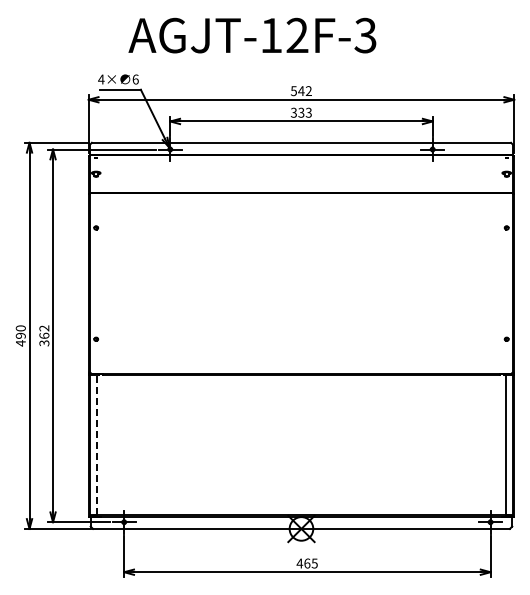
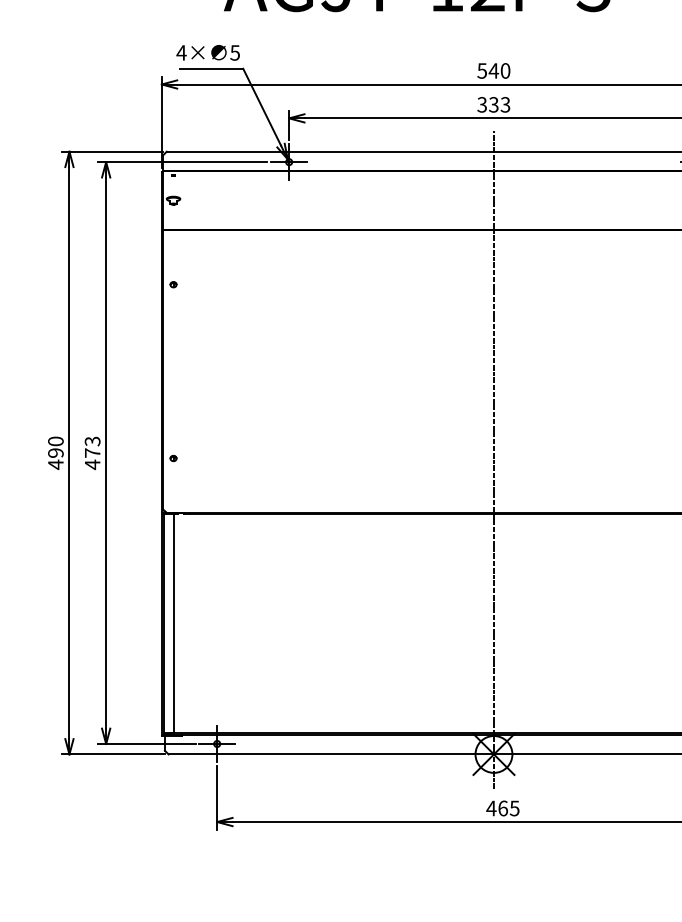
text: (135, 79) -> (234, 52), 6 -> 5
text: (308, 91) -> (504, 71), 542 -> 540
text: (44, 335) -> (92, 452), 362 -> 473
line: (301, 340) -> (494, 460), added
line: (96, 444) -> (173, 622), dashed -> solid

